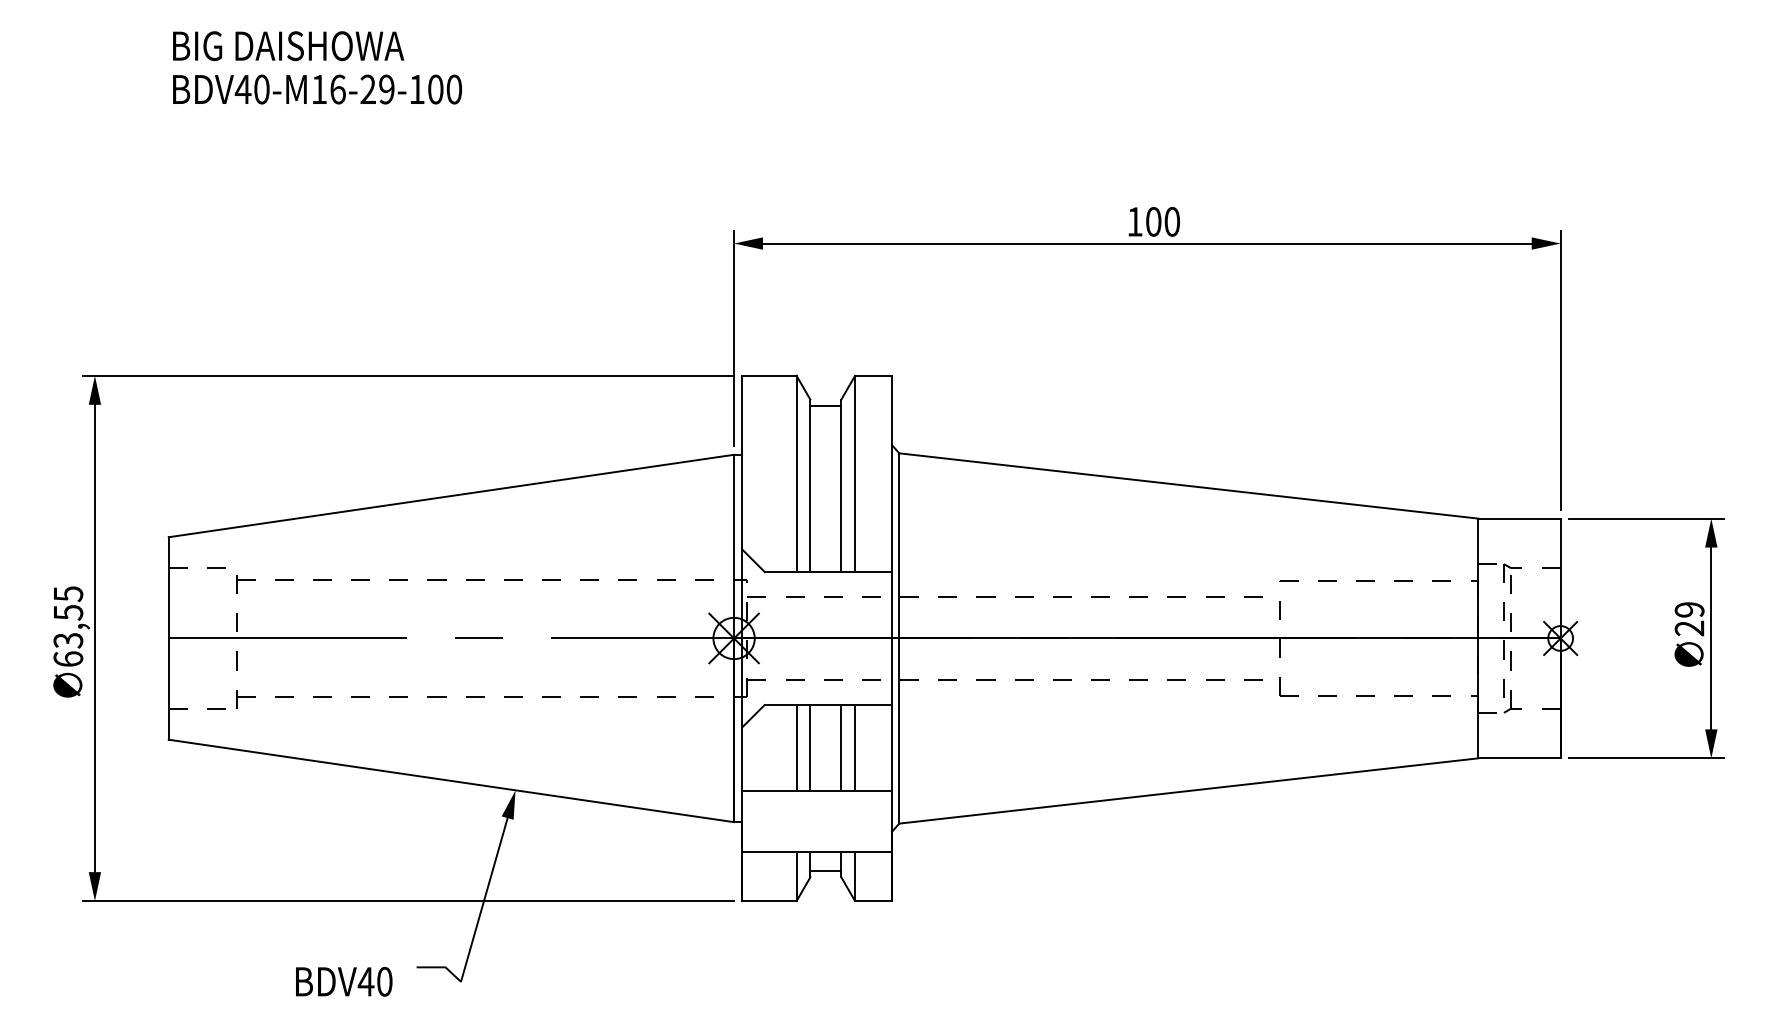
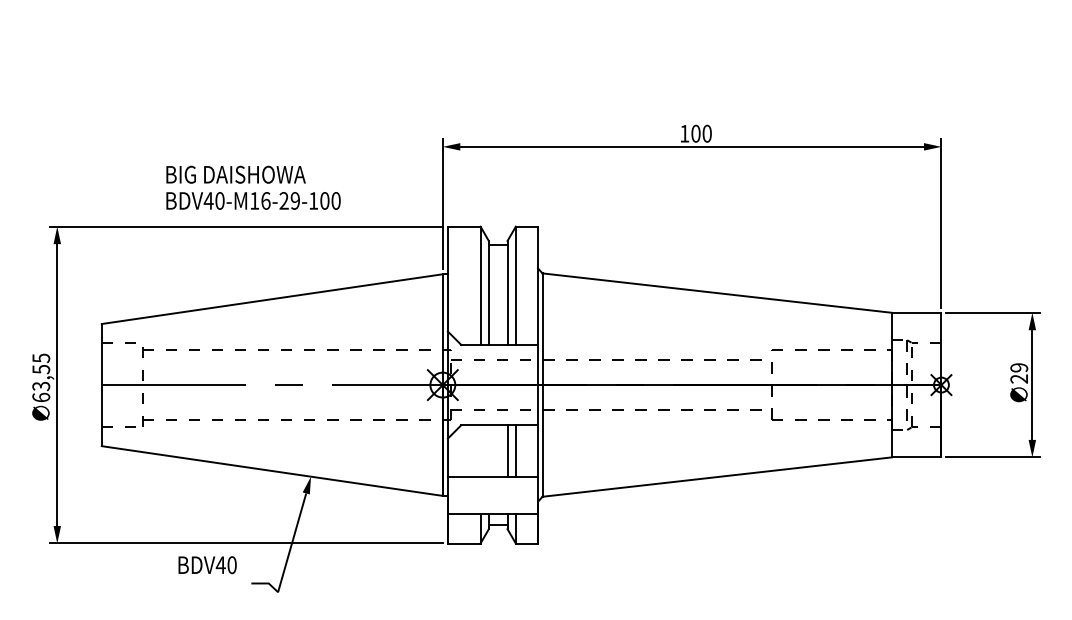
text: (317, 67) -> (253, 187), moved
line: (796, 748) -> (480, 451), removed
line: (809, 748) -> (488, 451), removed
text: (343, 982) -> (207, 565), moved

